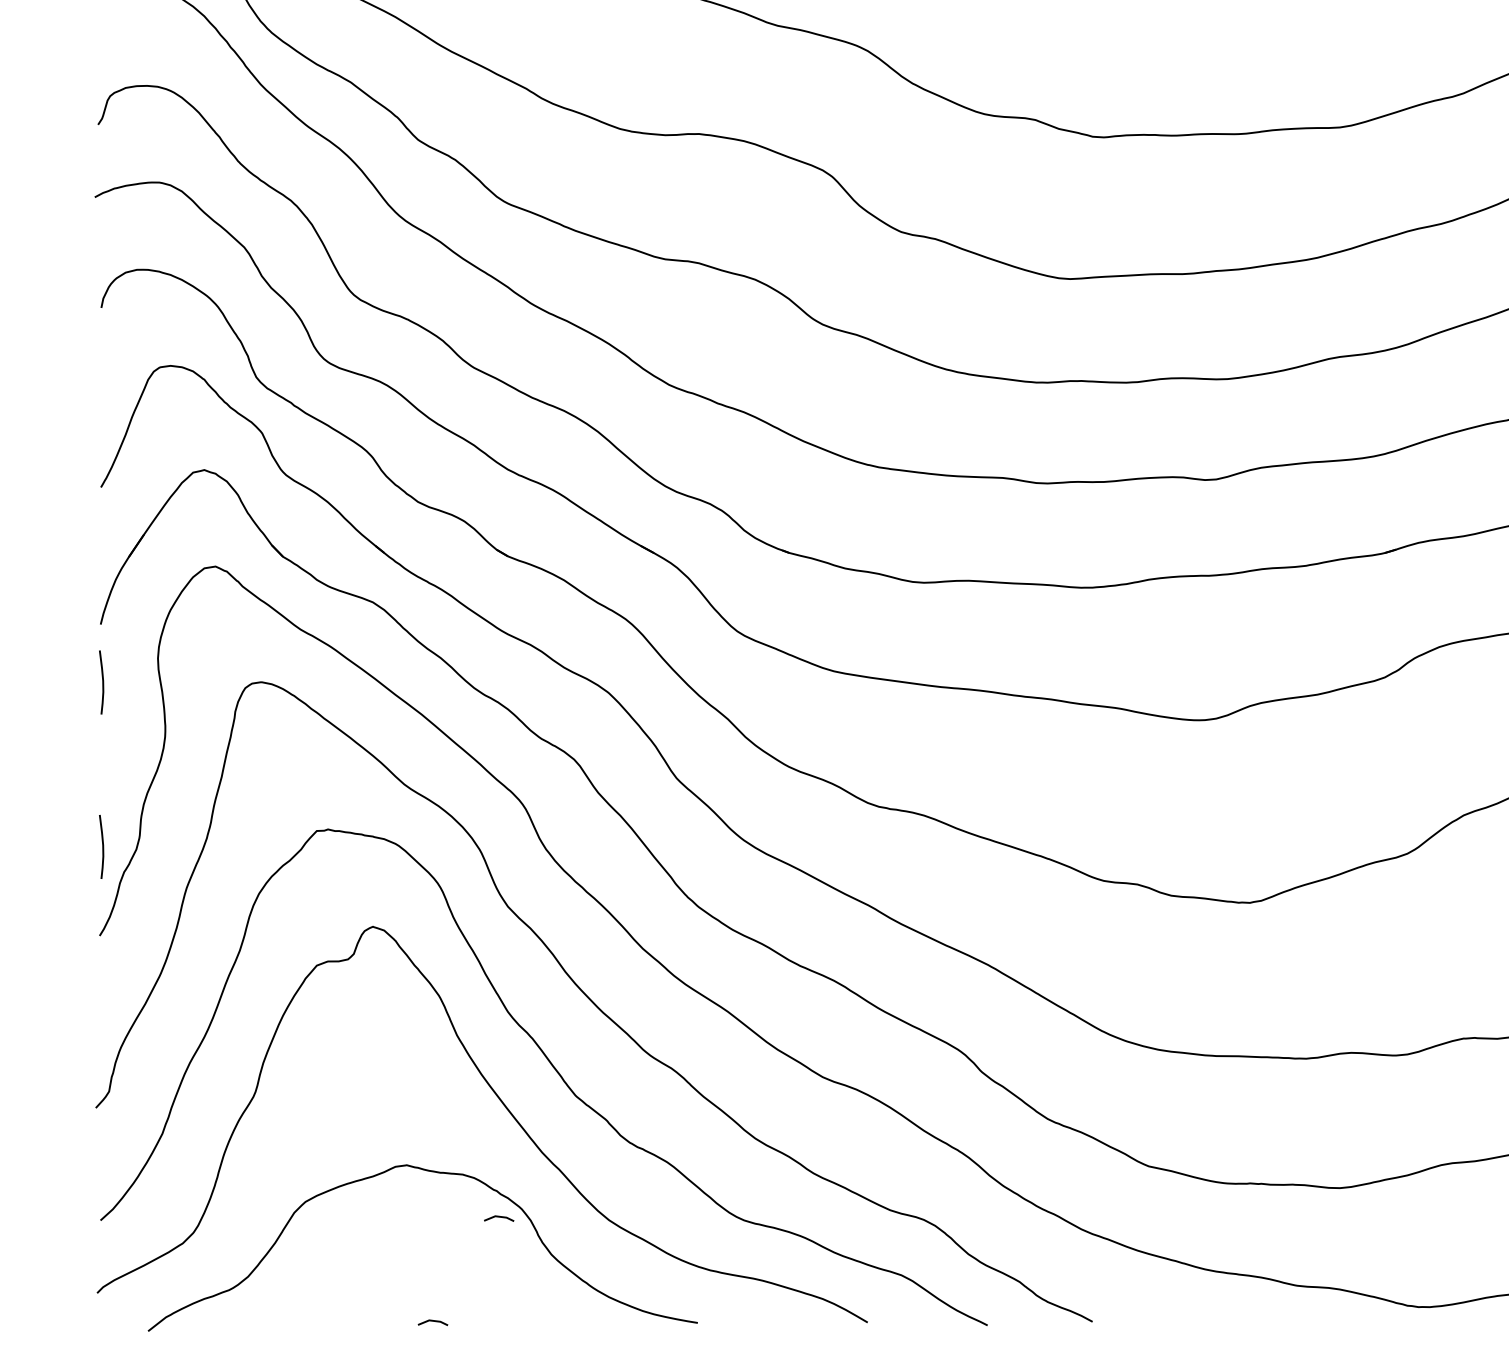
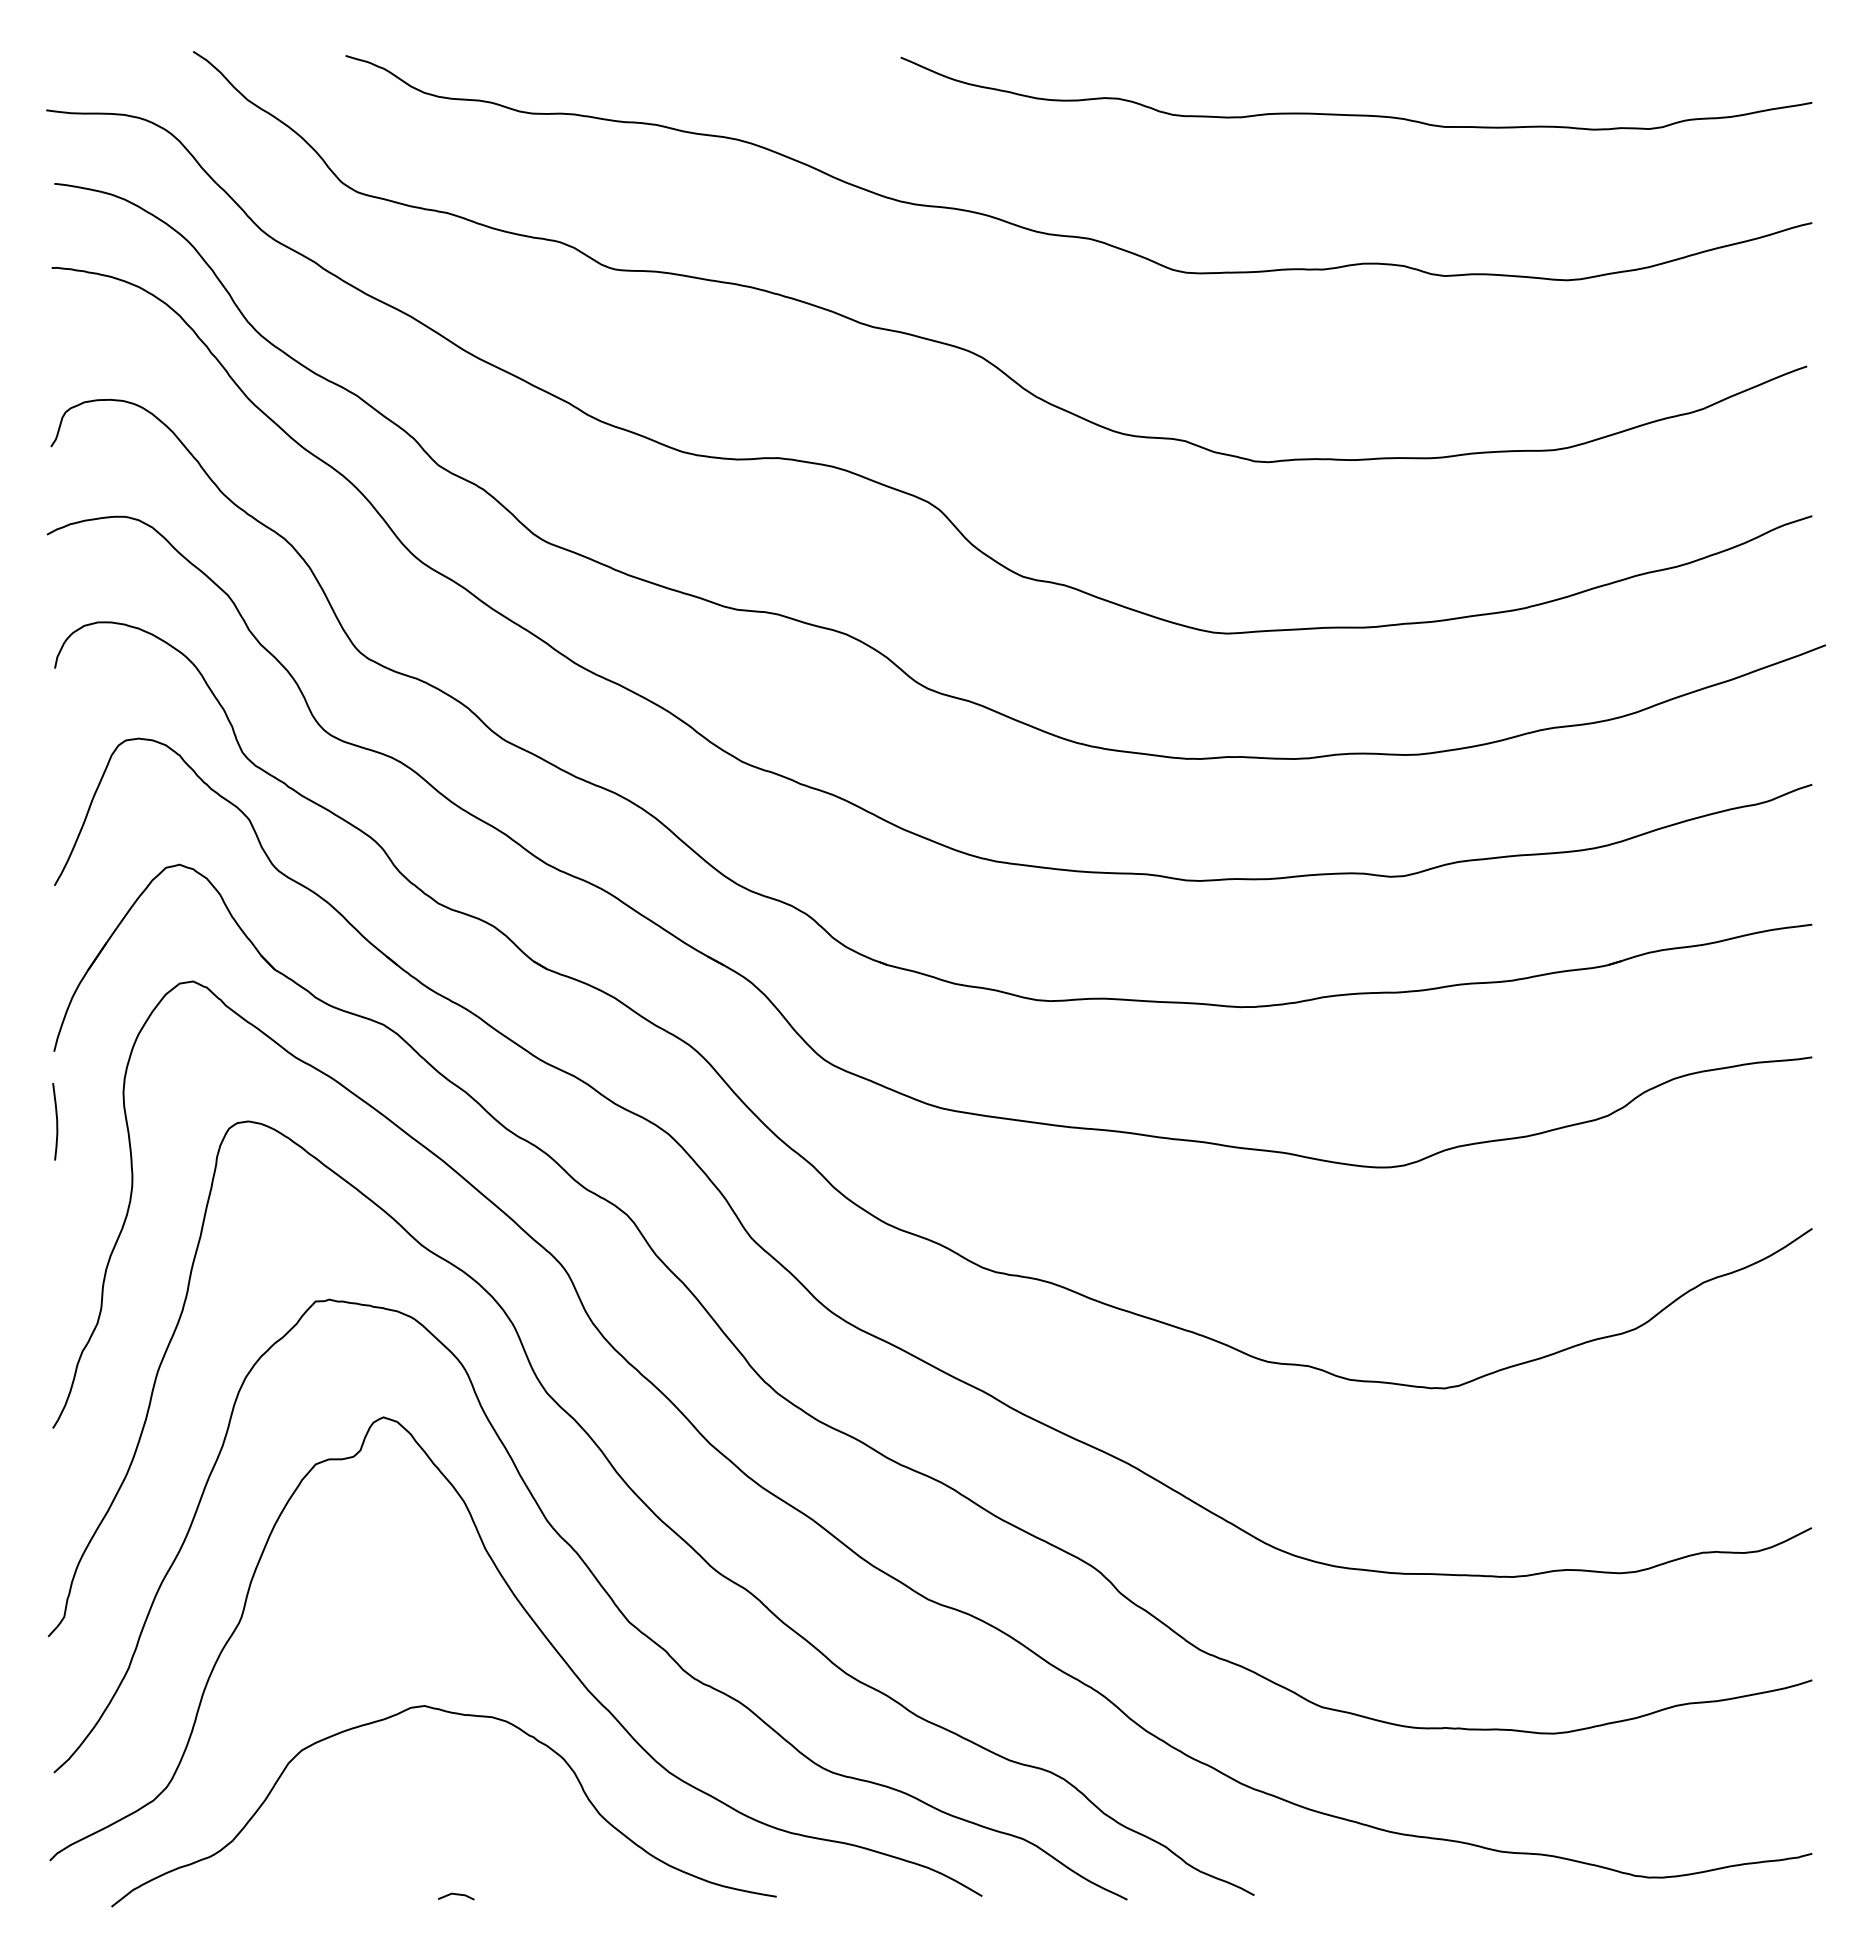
curve: (102, 846) -> (56, 1320), removed
line: (499, 1217) -> (536, 1769), removed

